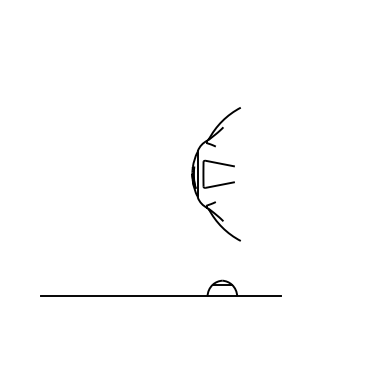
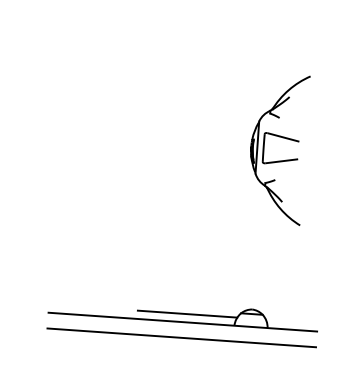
part: (216, 184) -> (277, 160), moved
line: (164, 288) -> (186, 313), added
line: (161, 310) -> (181, 338), added

